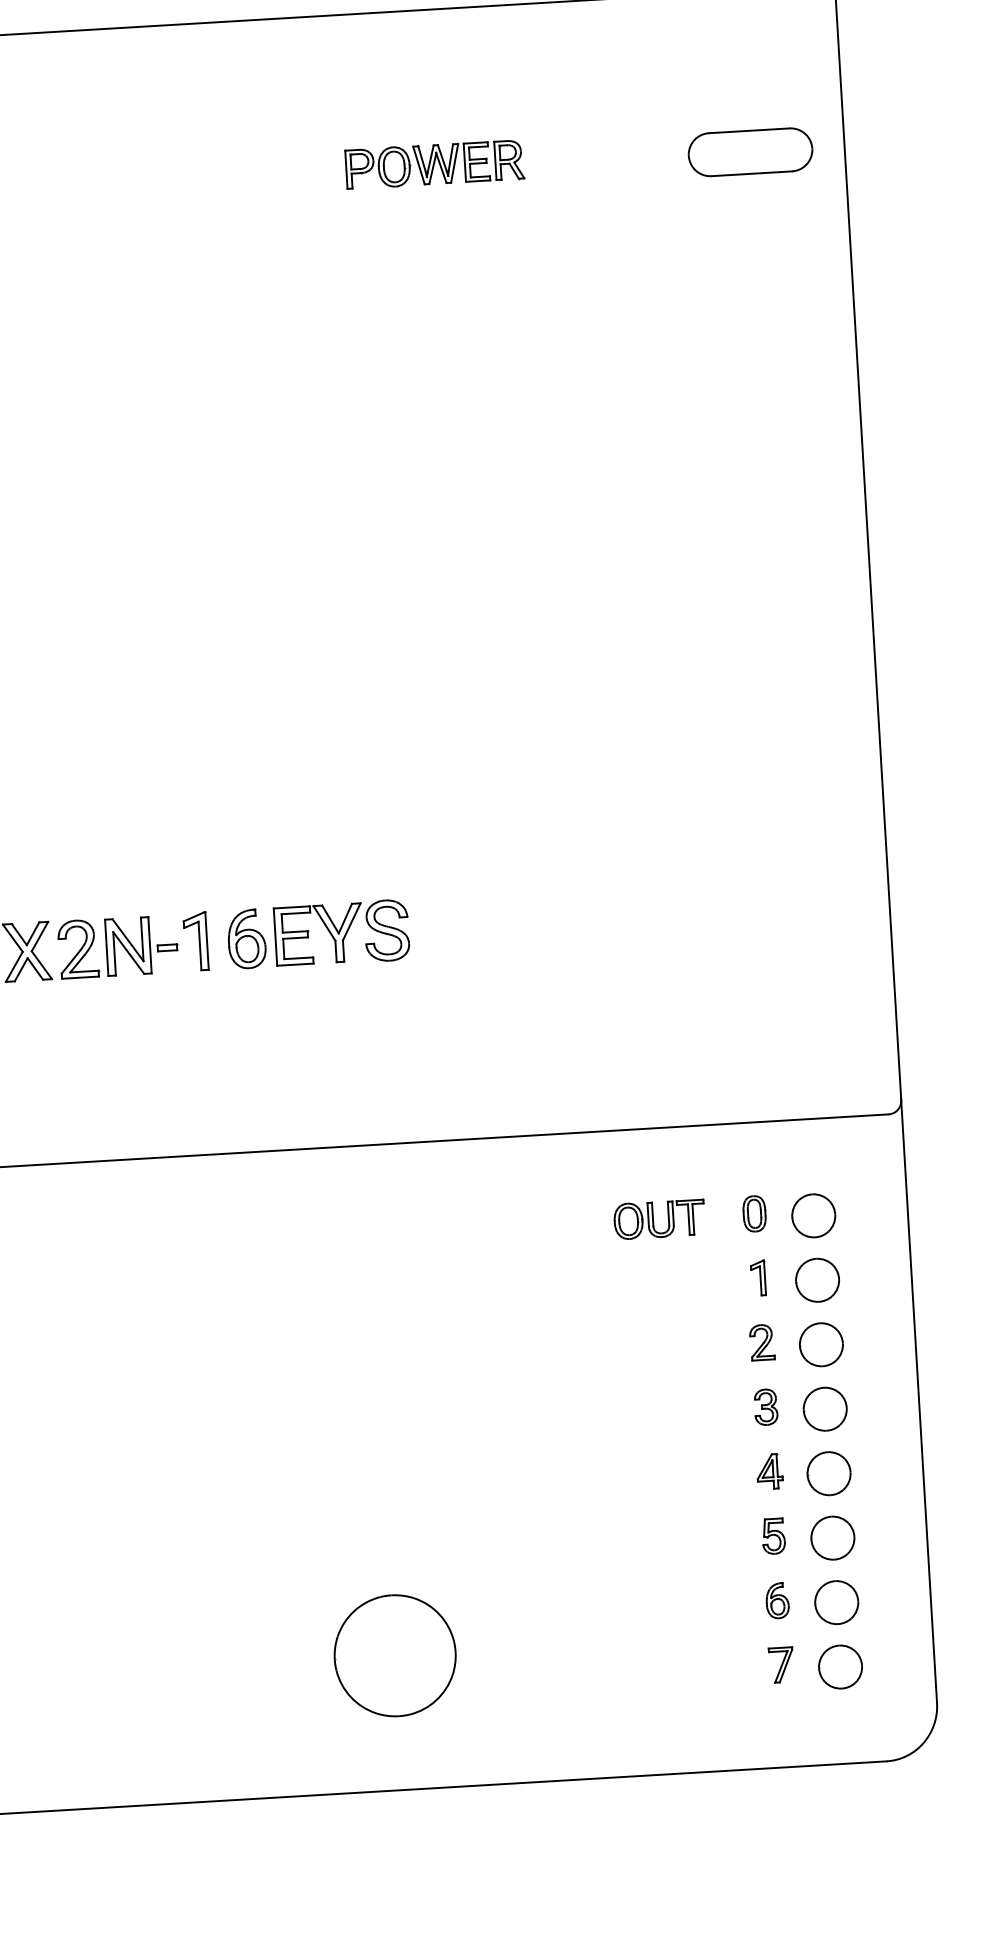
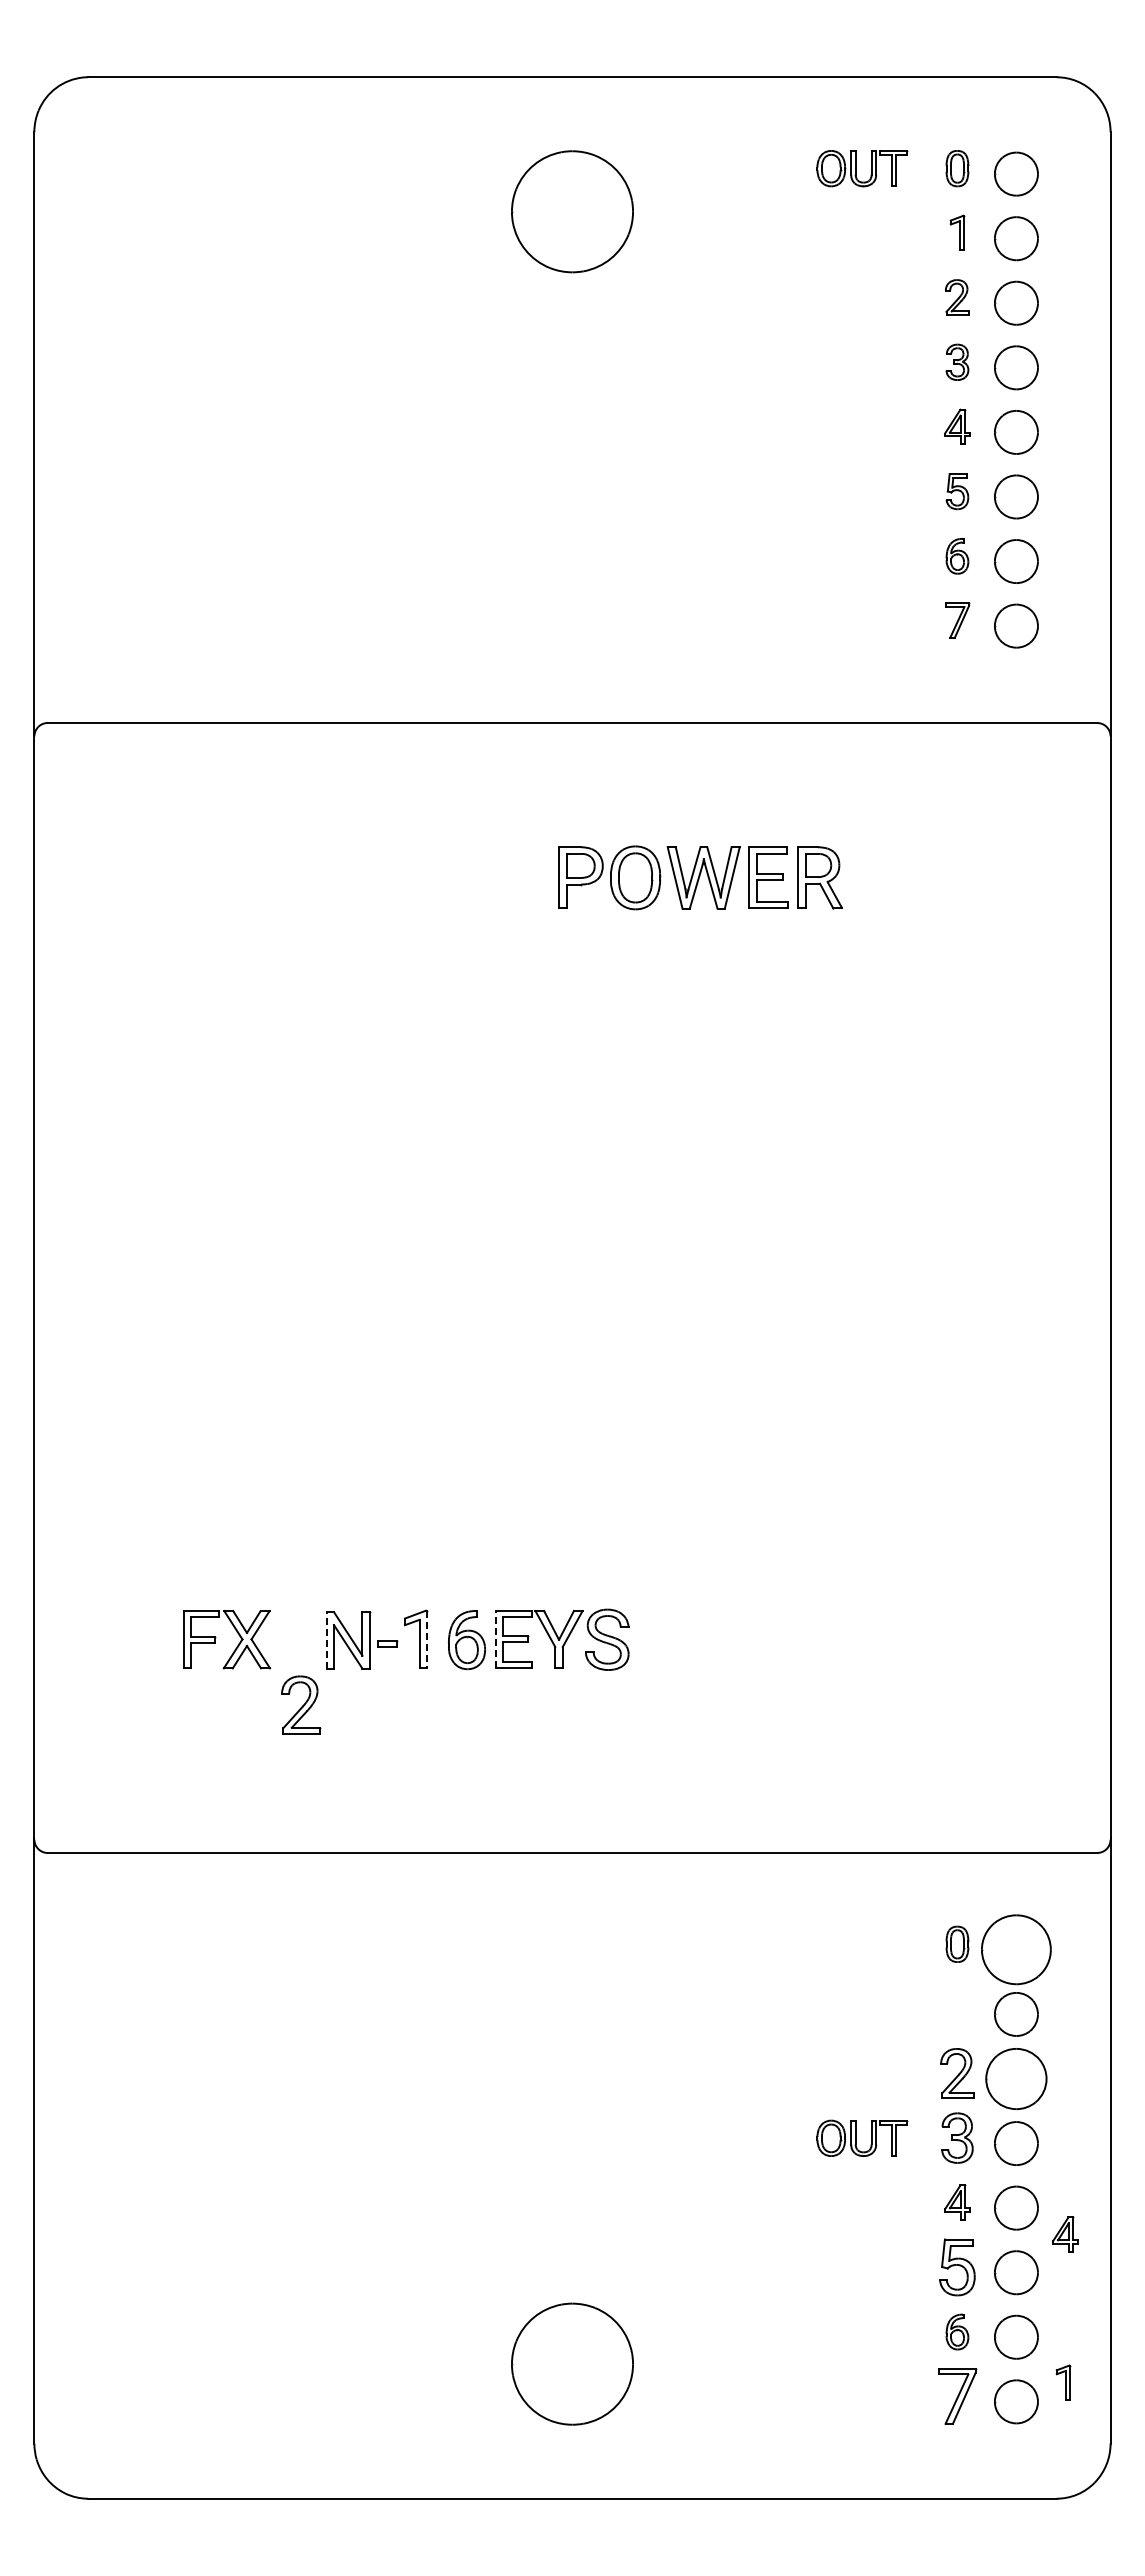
part: (750, 152) -> (1016, 884), removed
part: (434, 164) -> (700, 877), size x1.6
line: (275, 936) -> (495, 1639), solid -> dashed
line: (207, 940) -> (427, 1639), solid -> dashed
line: (106, 946) -> (326, 1639), solid -> dashed
part: (78, 948) -> (301, 1704), moved
part: (813, 1215) -> (1016, 1949), size x1.6
part: (659, 1218) -> (862, 2137), moved
part: (758, 1277) -> (1063, 2382), moved
part: (762, 1341) -> (957, 2072), size x1.4
part: (821, 1344) -> (1016, 2078), size x1.4
part: (766, 1406) -> (957, 2137), size x1.4
part: (879, 1497) -> (1065, 2234), added
part: (773, 1536) -> (957, 2267), size x1.6
part: (781, 1665) -> (957, 2396), size x1.6

